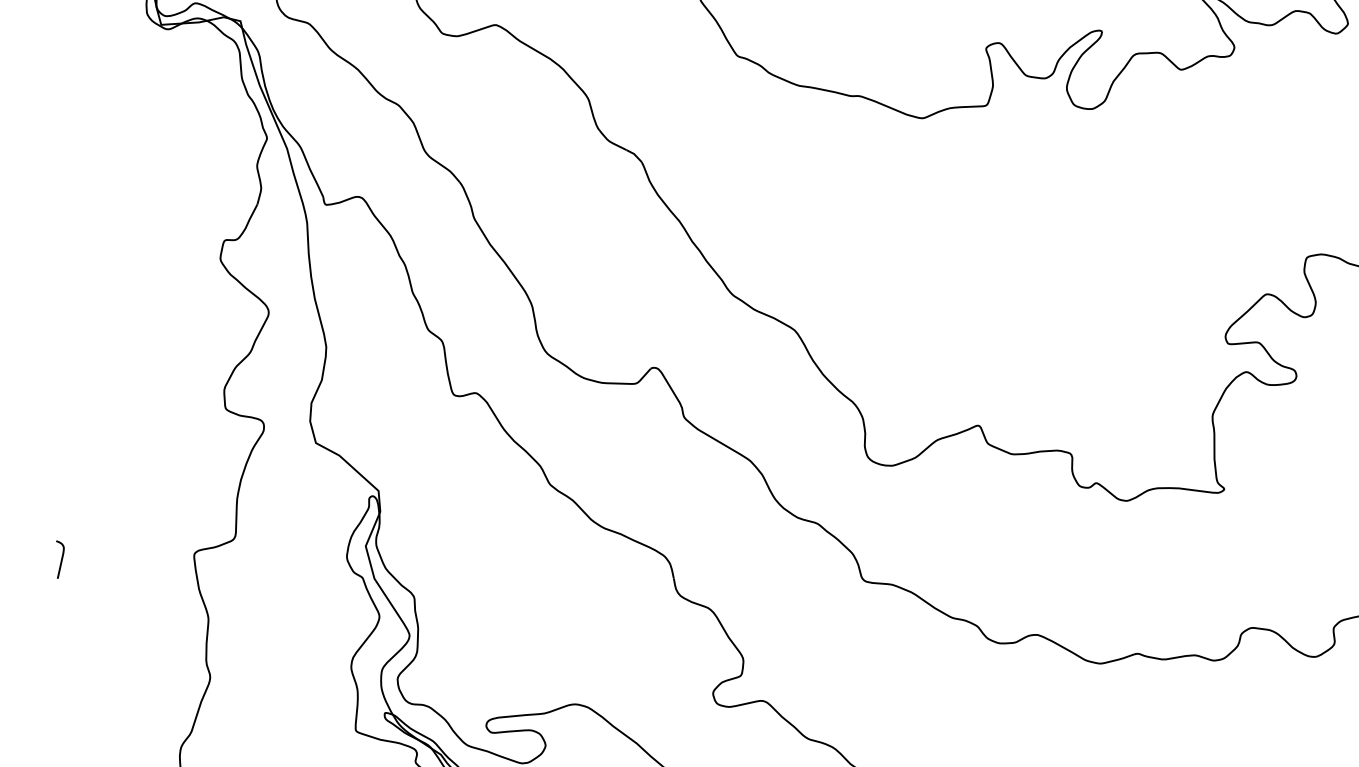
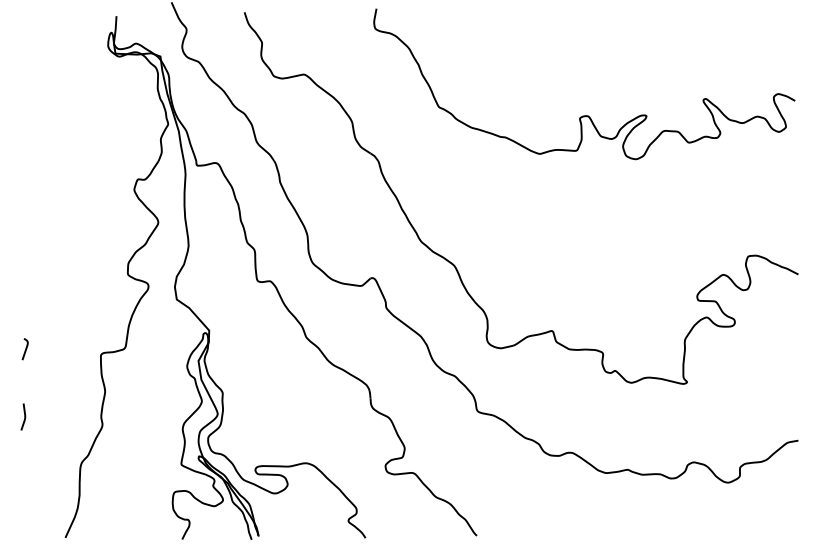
line: (72, 676) -> (24, 416), added

